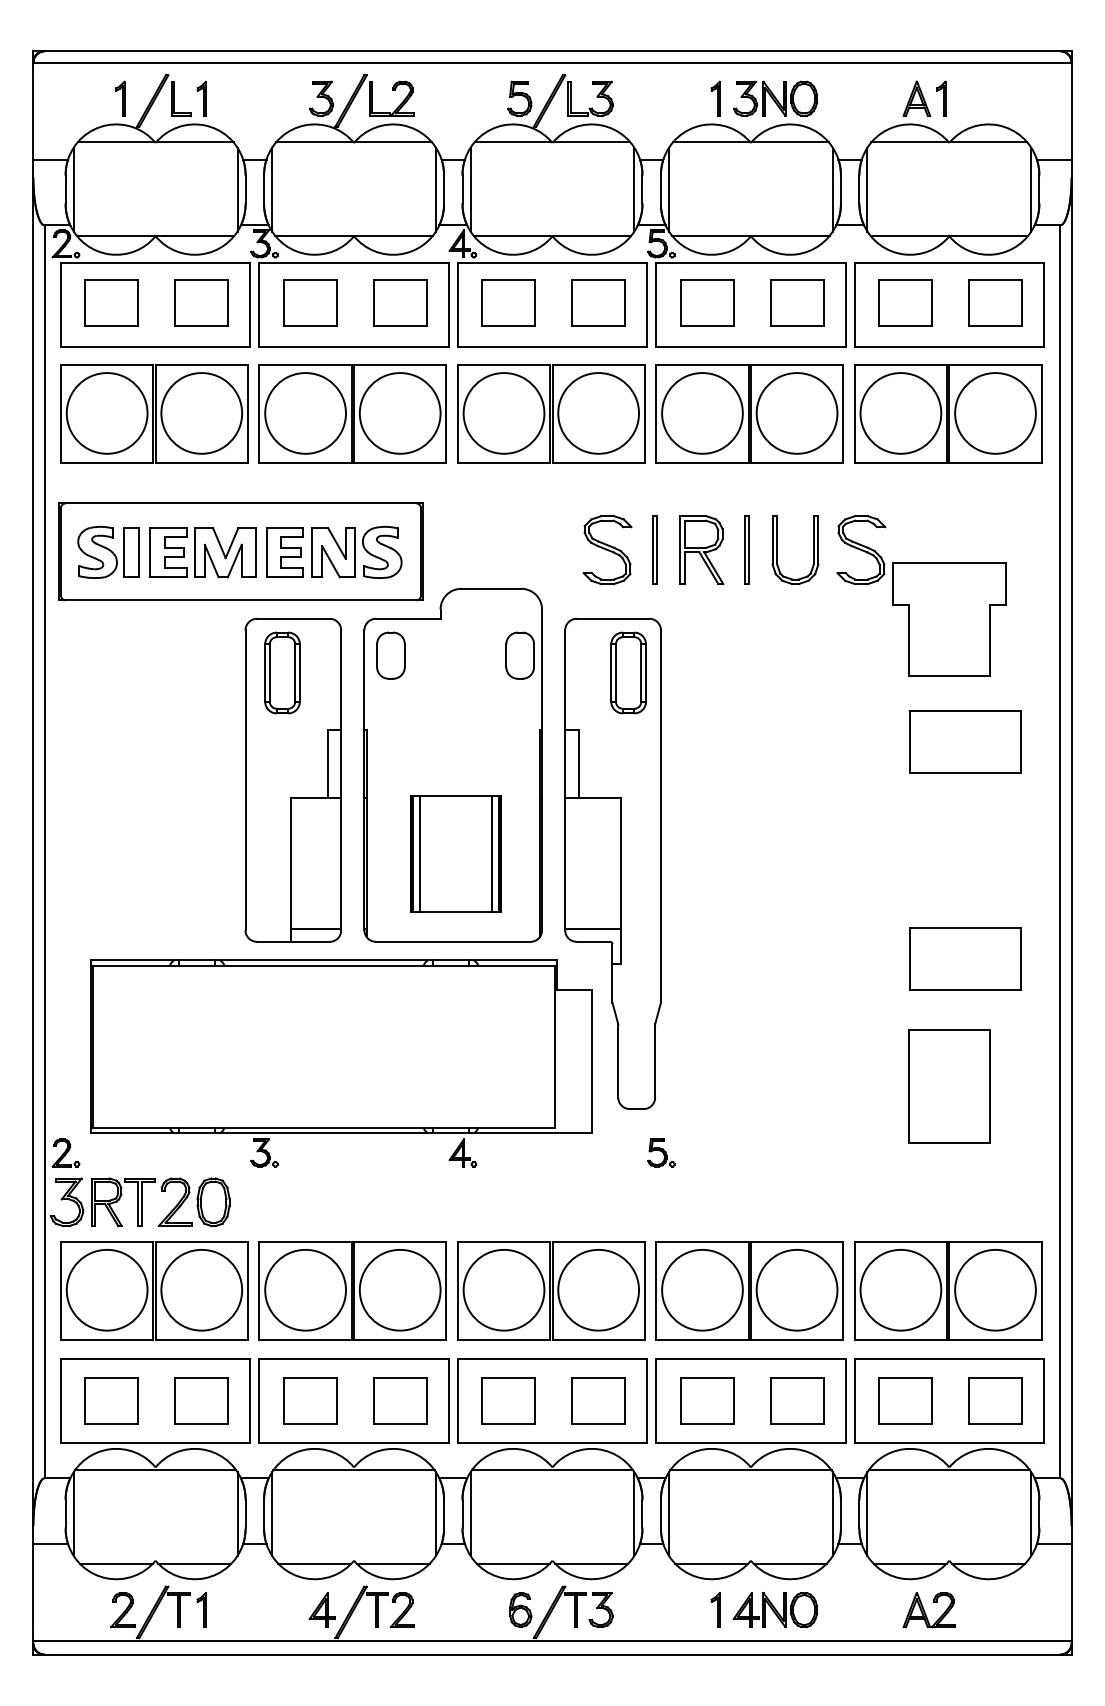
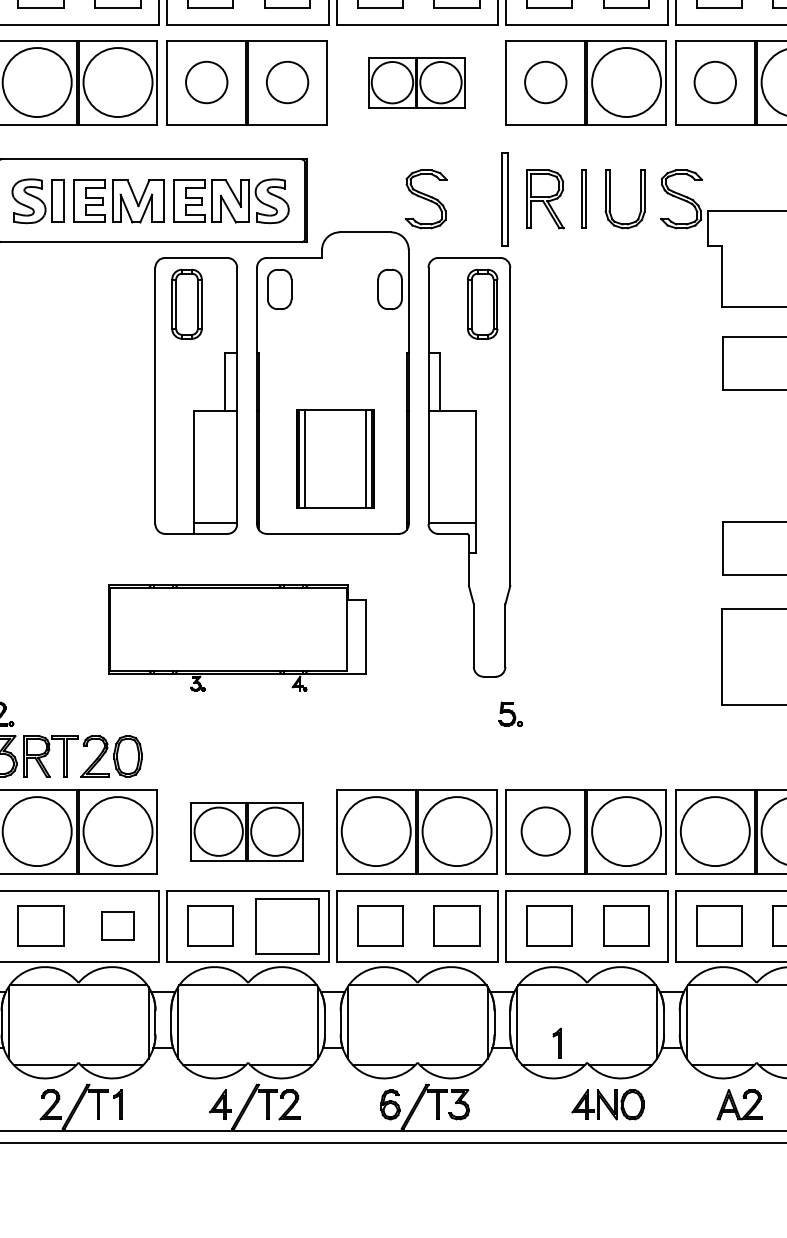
circle: (305, 413) -> (206, 82), size x0.6
circle: (399, 413) -> (286, 82), size x0.6
part: (551, 413) -> (416, 82), size x0.6
circle: (702, 413) -> (545, 82), size x0.6
circle: (900, 413) -> (714, 82), size x0.6
part: (607, 549) -> (426, 198), moved
part: (654, 549) -> (504, 198), size x1.6
part: (341, 1063) -> (237, 637), size x0.6
circle: (702, 1289) -> (545, 830), size x0.7
part: (352, 1290) -> (246, 831), size x0.7
part: (201, 1400) -> (117, 925), size x0.7
part: (400, 1400) -> (287, 925), size x1.4
part: (715, 1609) -> (556, 1042), moved

